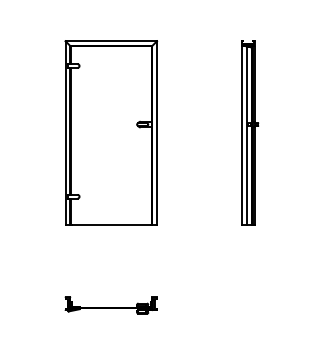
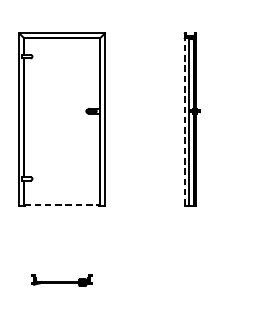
line: (242, 133) -> (184, 119), solid -> dashed
line: (111, 224) -> (62, 204), solid -> dashed
part: (110, 305) -> (61, 280), size x0.7

